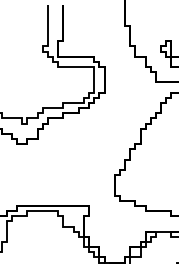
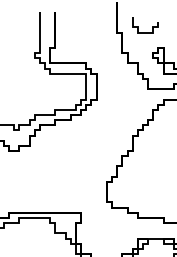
curve: (153, 25) -> (145, 32), added

